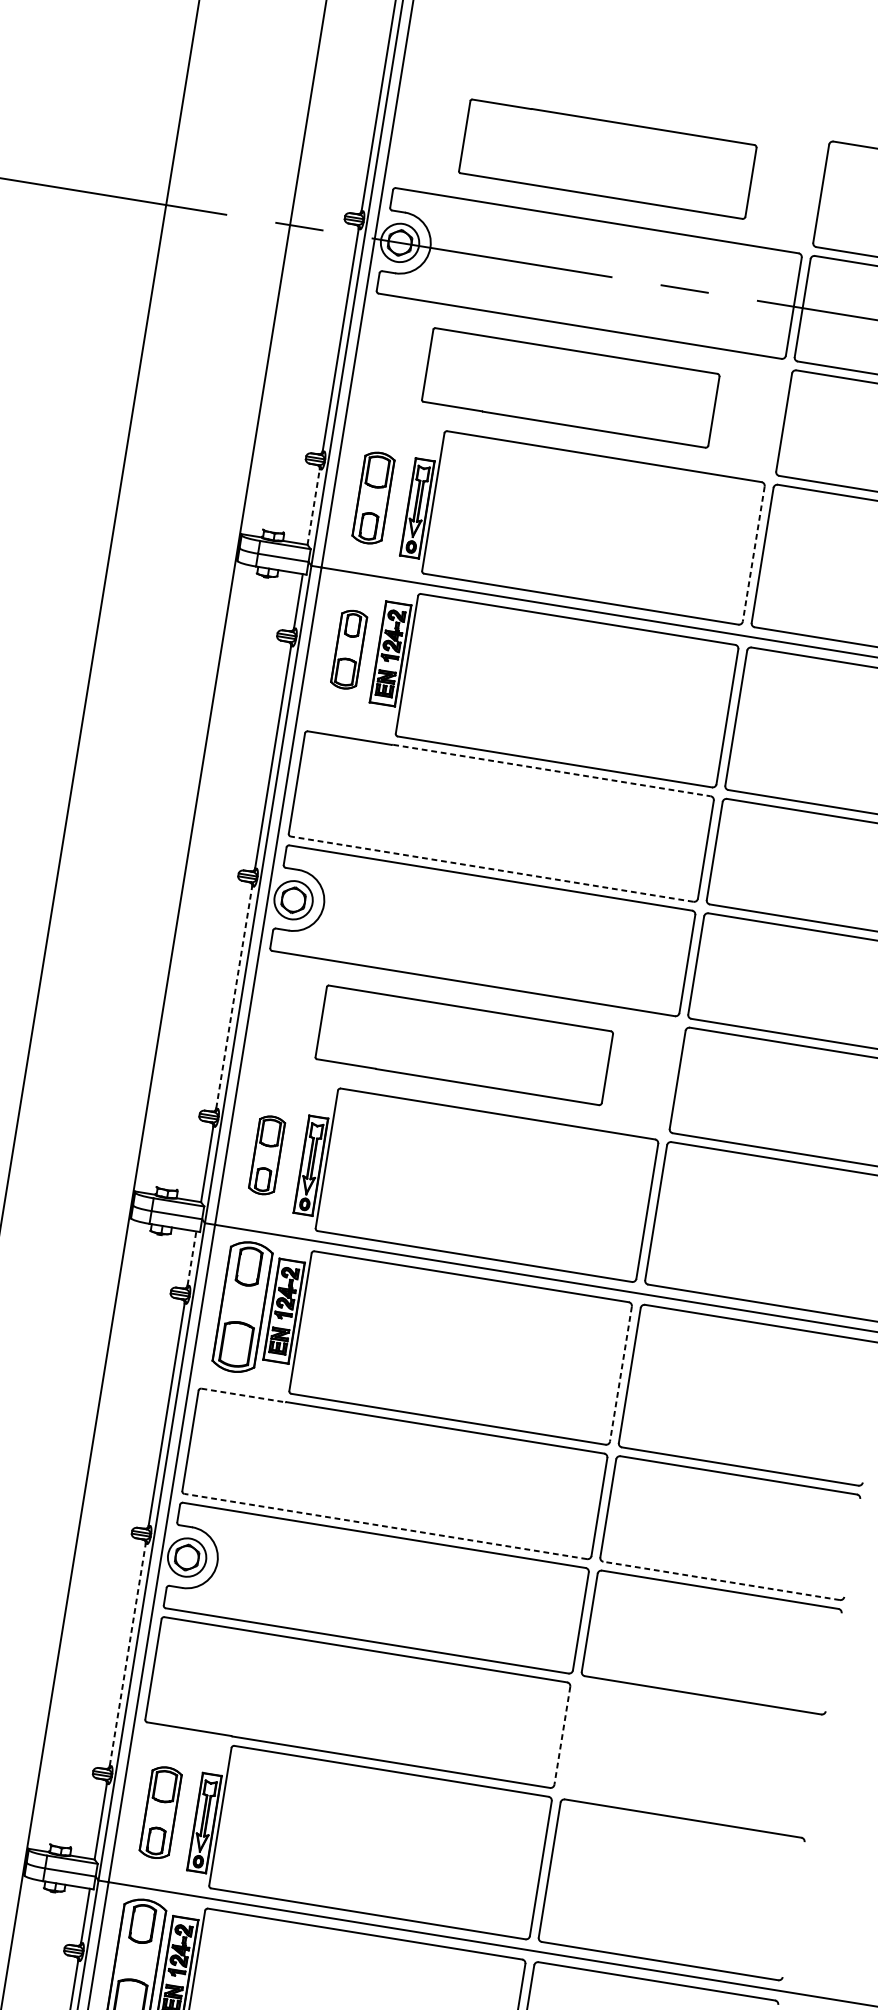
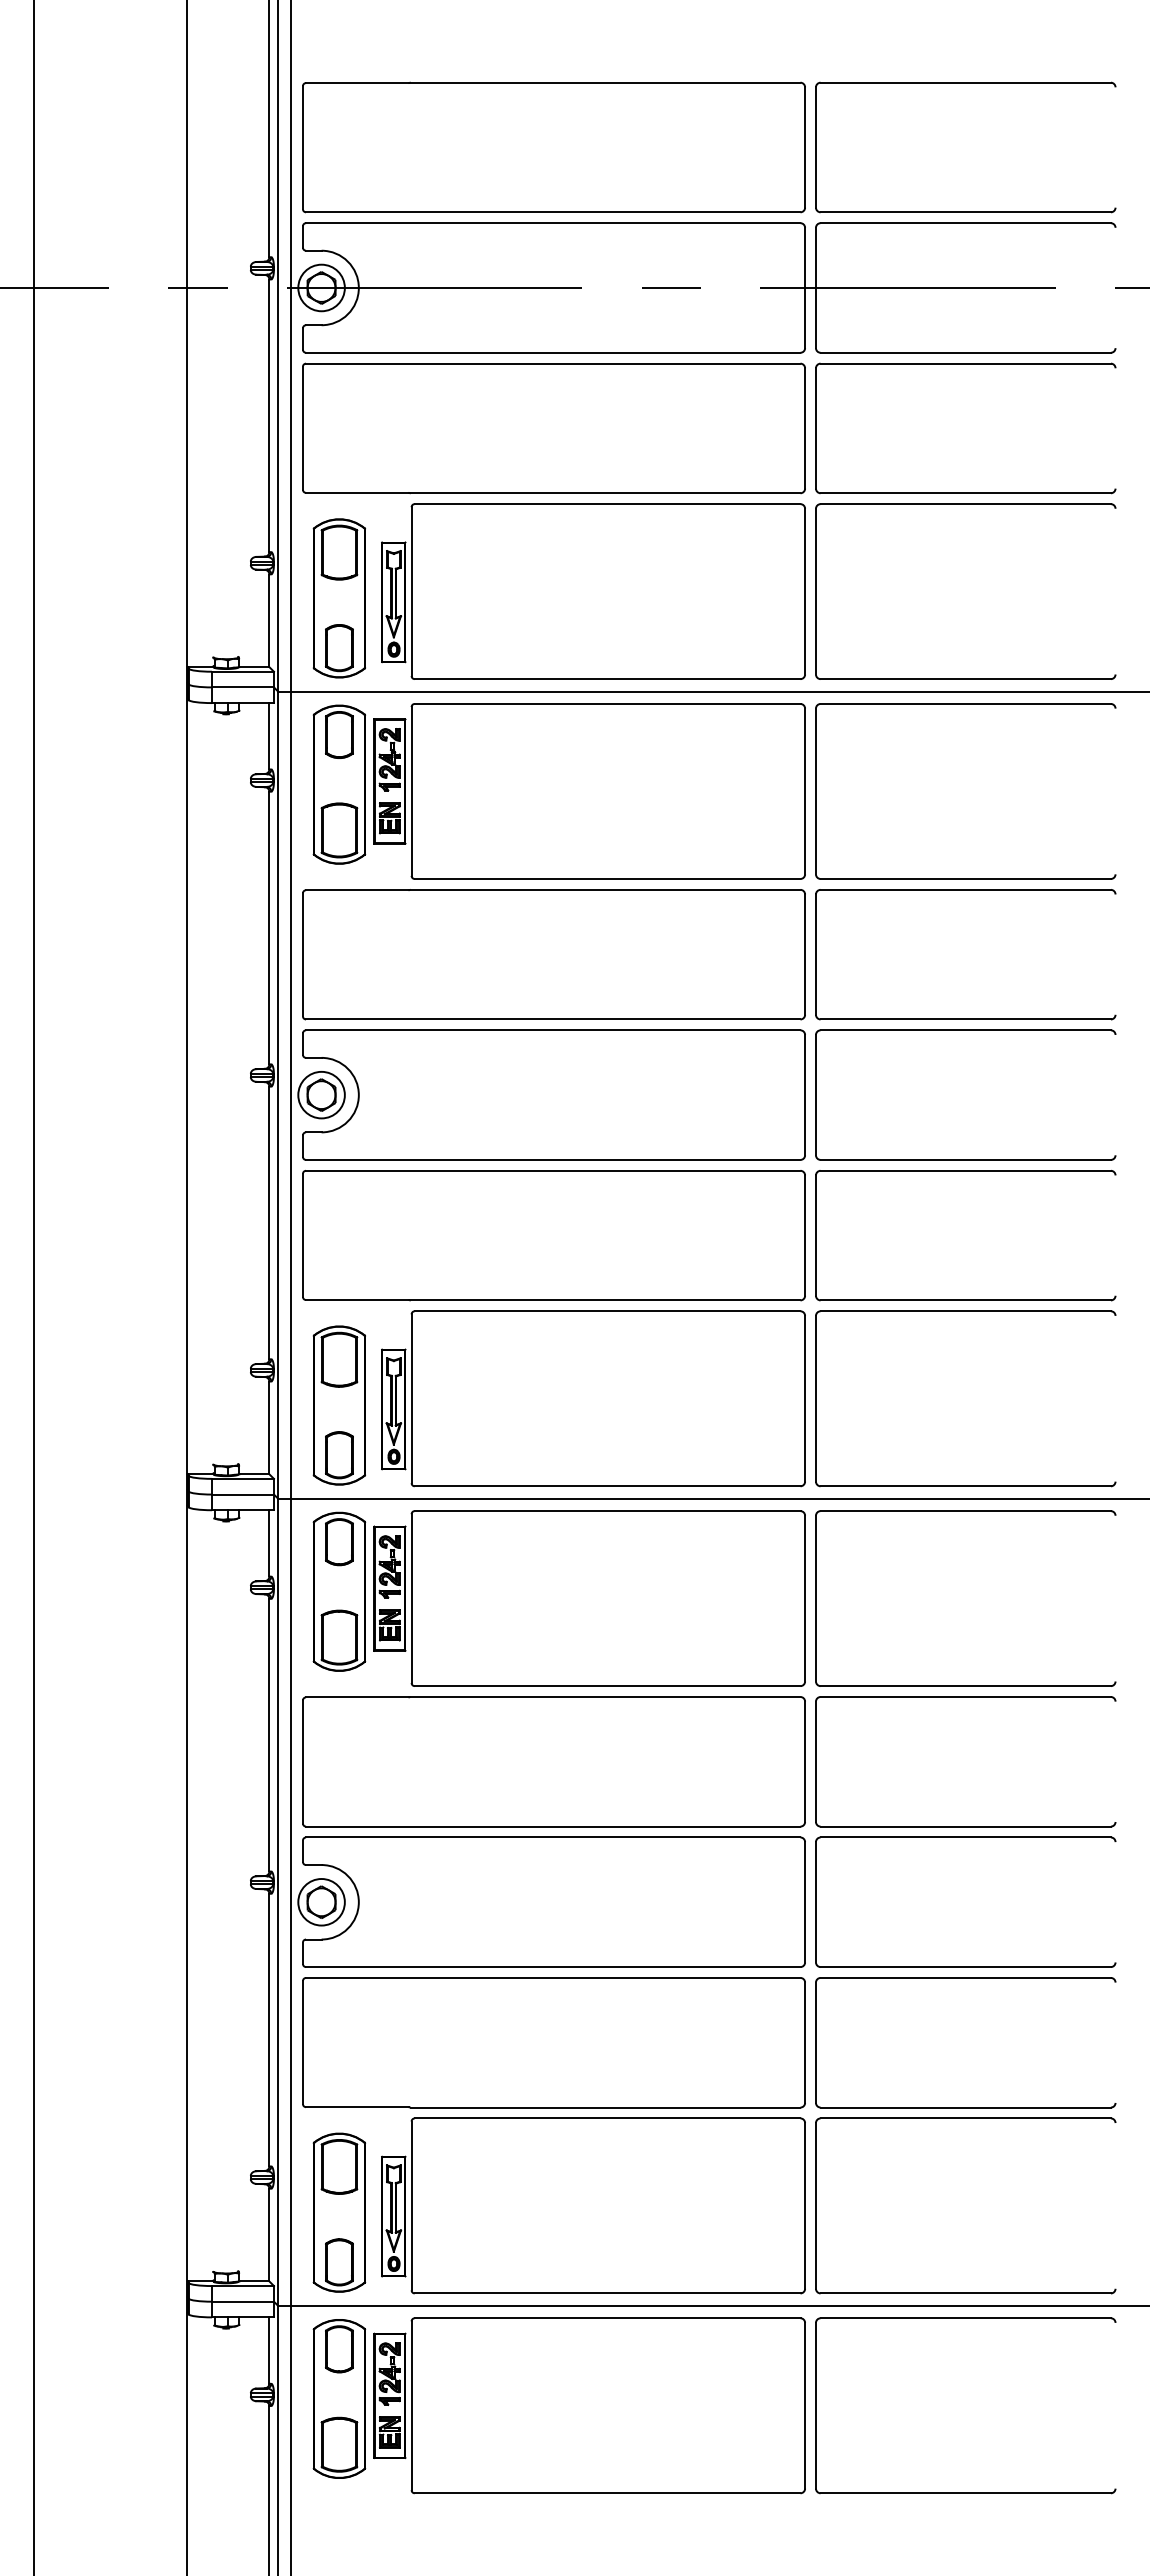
part: (607, 159) -> (553, 147), size x1.43
part: (570, 387) -> (553, 428), size x1.43
part: (372, 498) -> (338, 598), size x1.43
line: (313, 506) -> (269, 620), dashed -> solid
line: (754, 553) -> (805, 591), dashed -> solid
part: (349, 649) -> (339, 784), size x1.67
line: (551, 770) -> (605, 889), dashed -> solid
line: (491, 869) -> (552, 1019), dashed -> solid
line: (234, 997) -> (269, 1222), dashed -> solid
part: (463, 1045) -> (553, 1235), size x1.43
part: (266, 1155) -> (338, 1405), size x1.67
line: (192, 1257) -> (269, 1542), dashed -> solid
line: (621, 1374) -> (805, 1598), dashed -> solid
line: (243, 1395) -> (357, 1697), dashed -> solid
line: (385, 1526) -> (552, 1826), dashed -> solid
line: (721, 1580) -> (965, 1826), dashed -> solid
line: (127, 1654) -> (269, 2029), dashed -> solid
part: (701, 1704) -> (965, 1978), added
line: (562, 1736) -> (805, 2043), dashed -> solid
part: (160, 1812) -> (339, 2212), size x1.43

